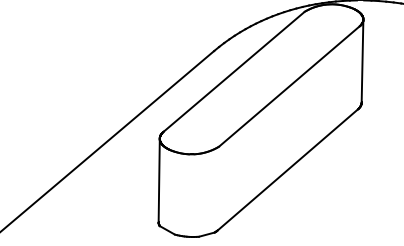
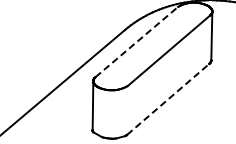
line: (235, 70) -> (137, 41), solid -> dashed
line: (288, 170) -> (168, 99), solid -> dashed

